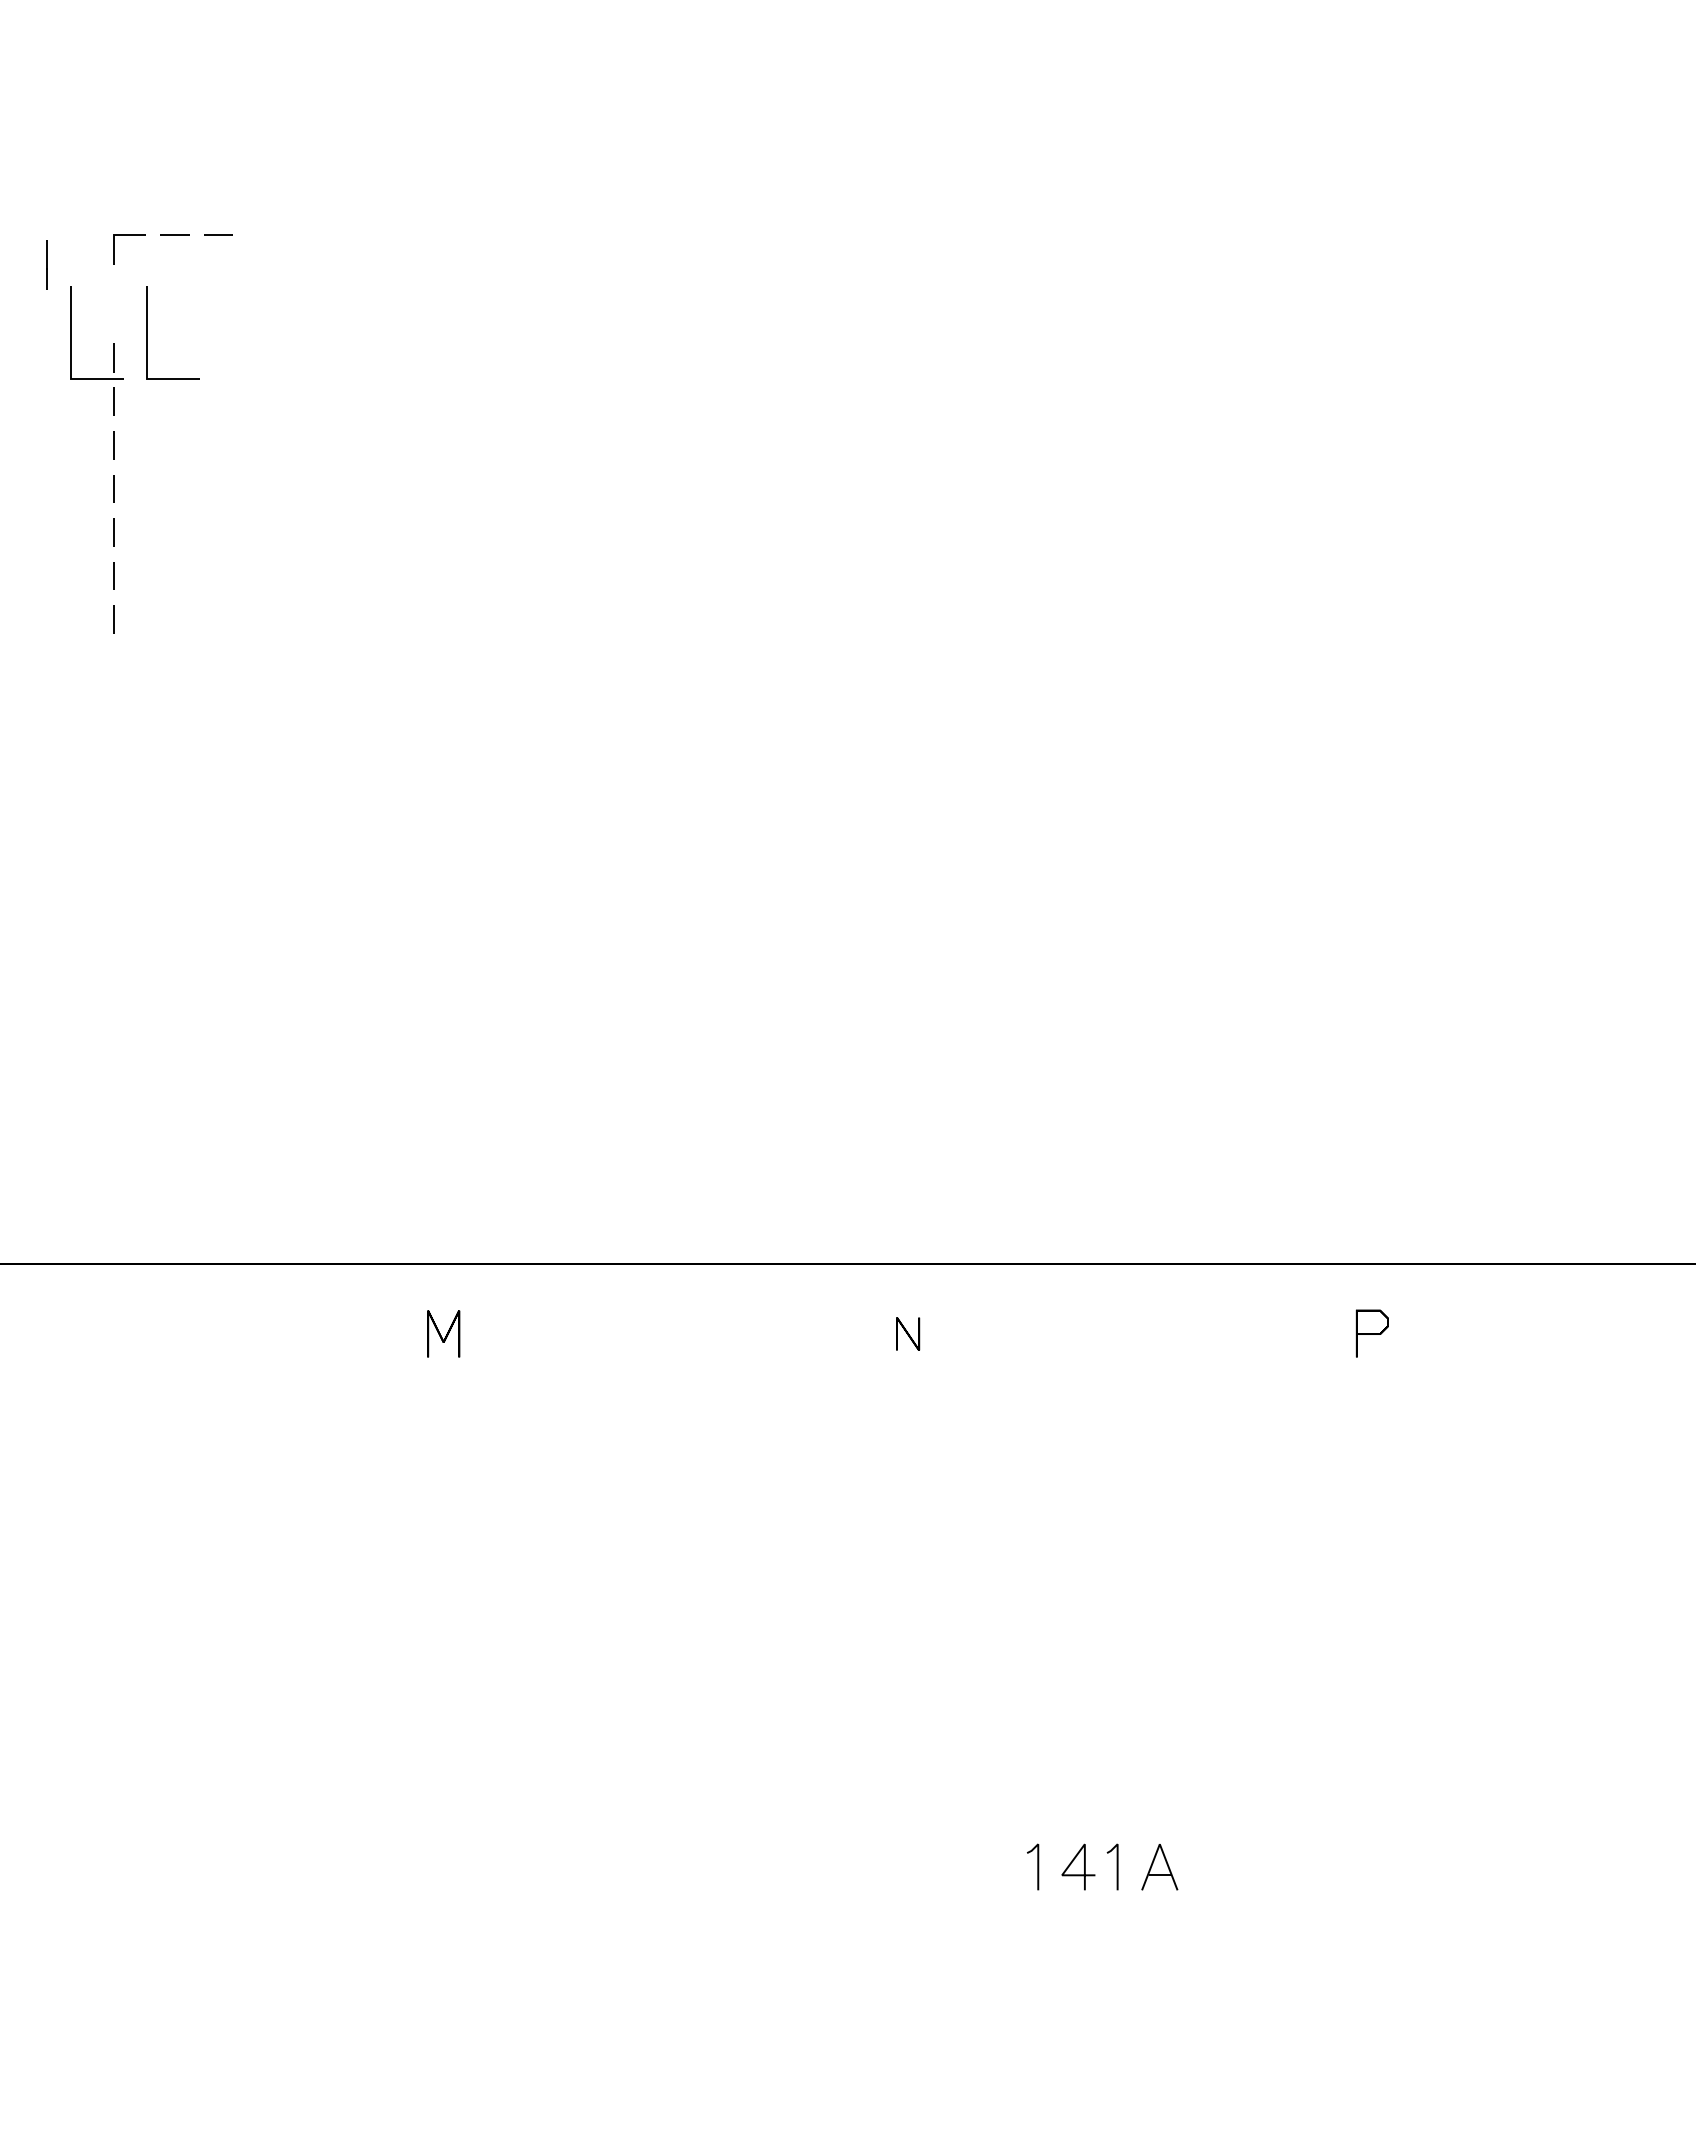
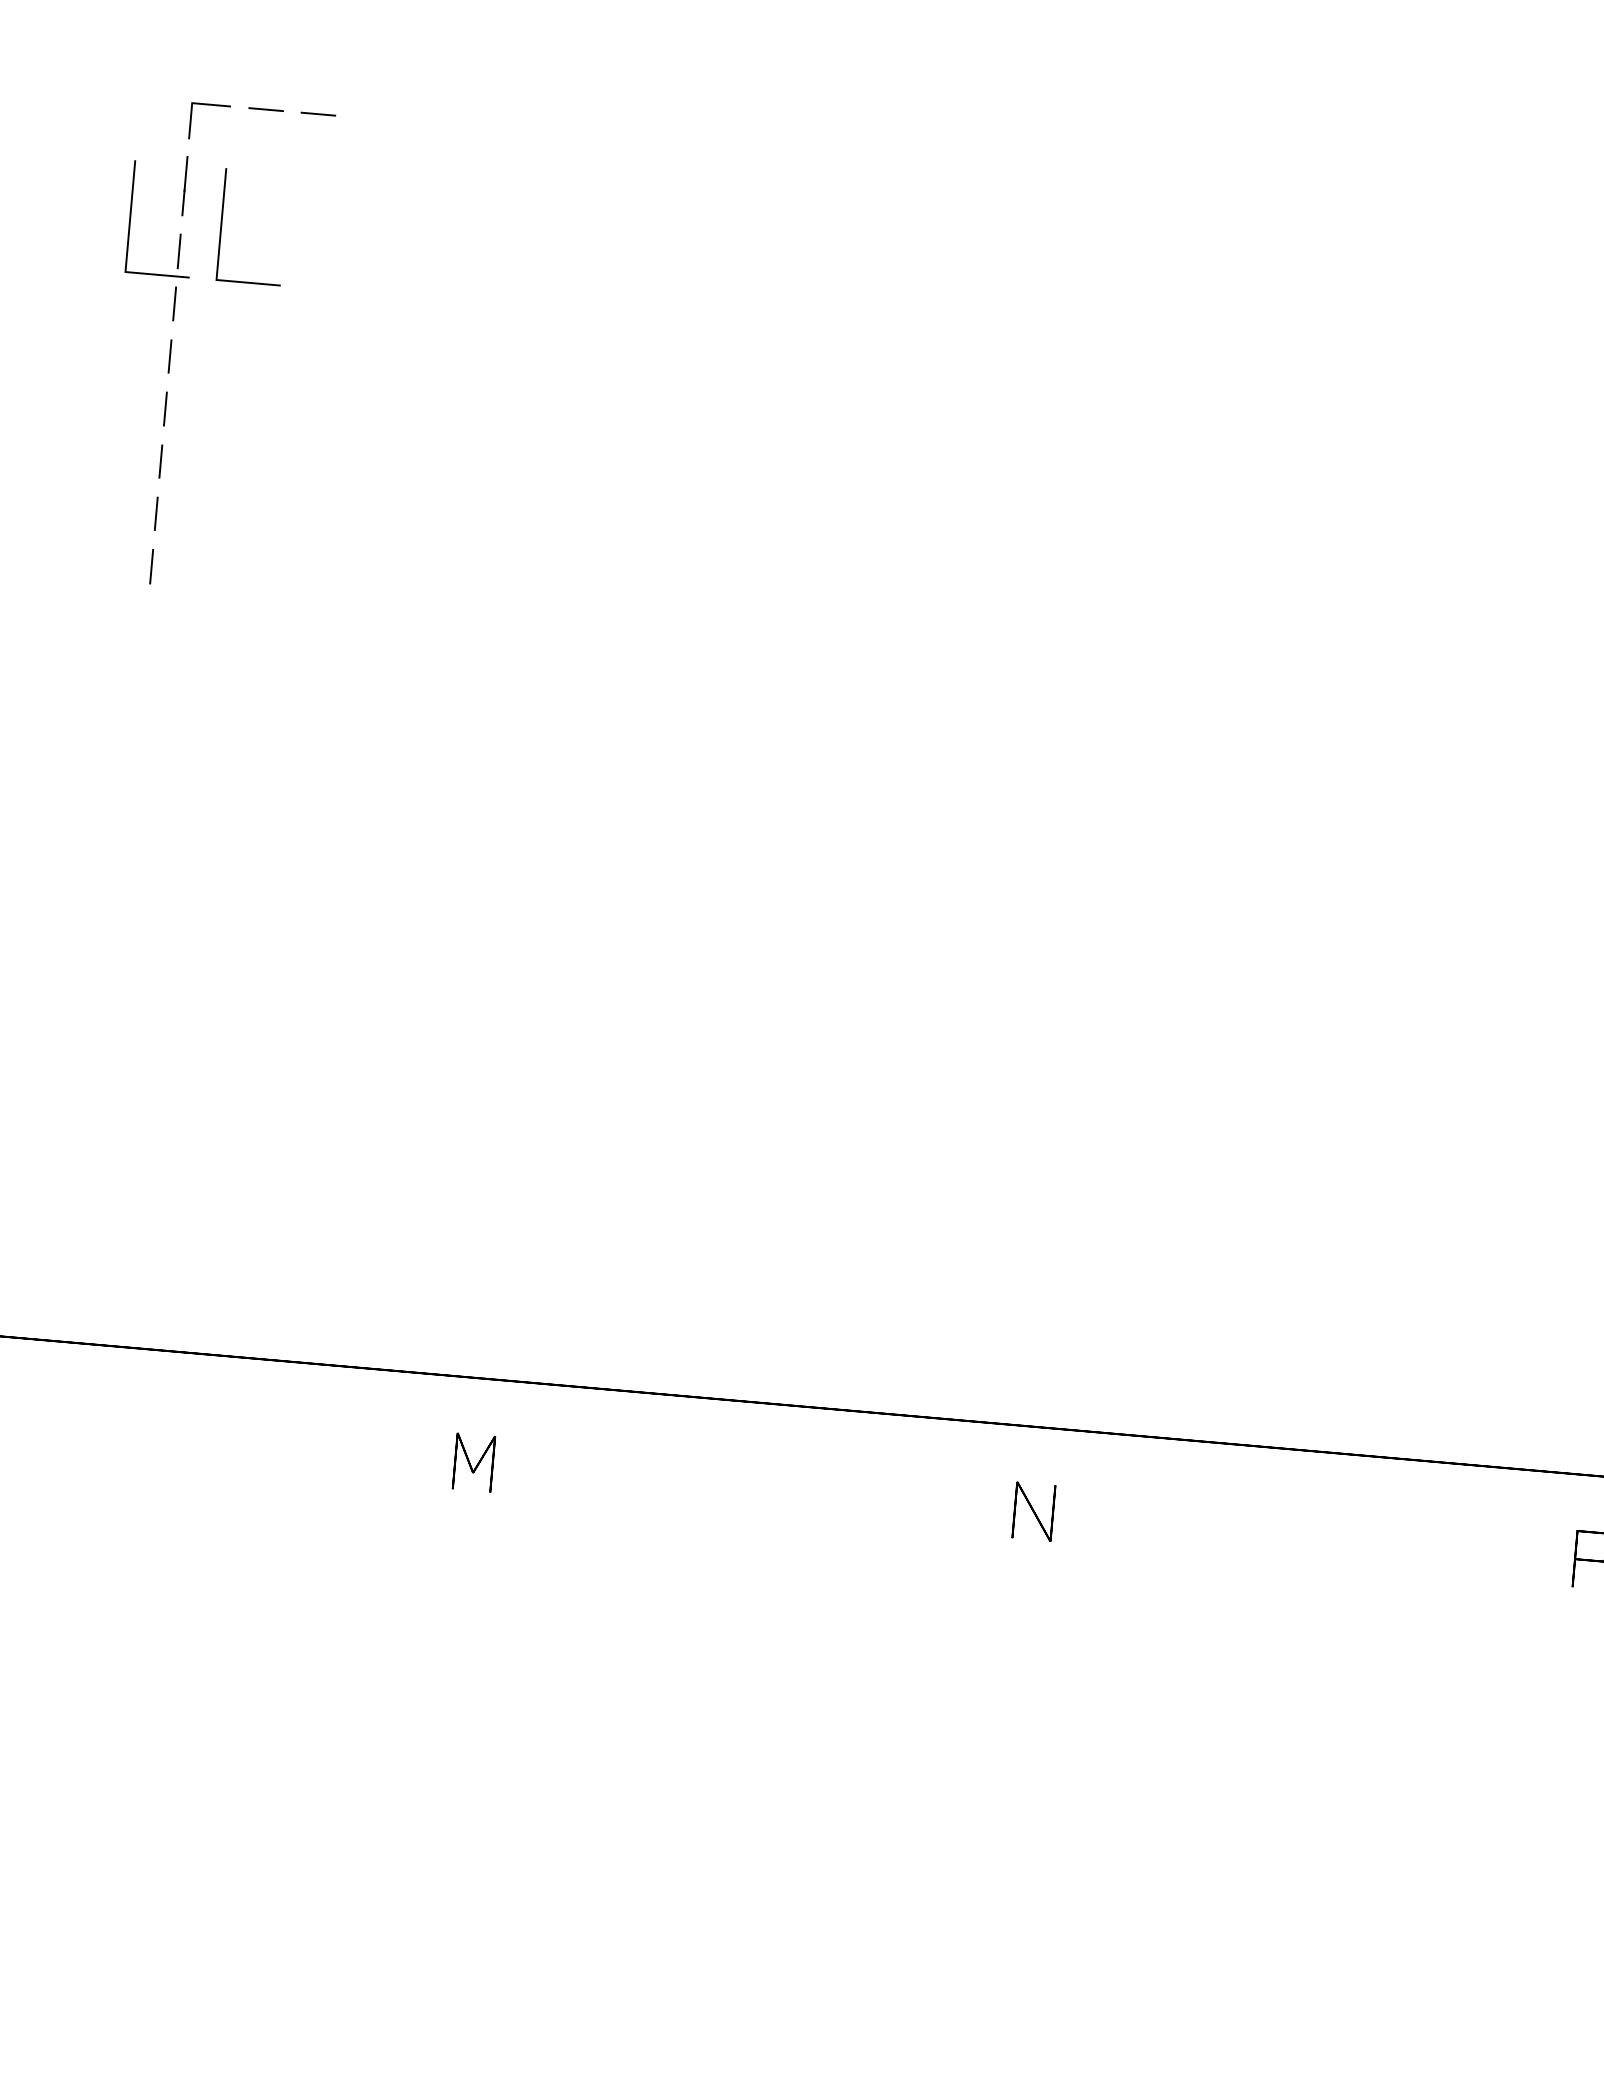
line: (46, 264) -> (184, 185), moved
part: (907, 1333) -> (1033, 1511), size x1.43

